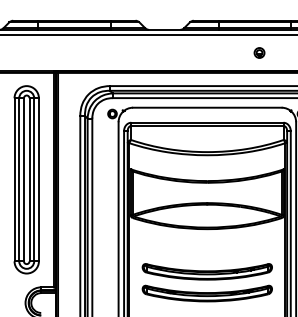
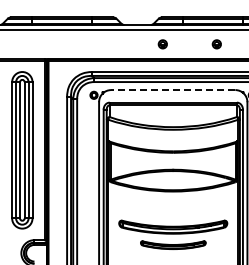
part: (194, 53) -> (162, 44), added
line: (206, 108) -> (172, 90), solid -> dashed
part: (207, 292) -> (173, 244), size x0.6

